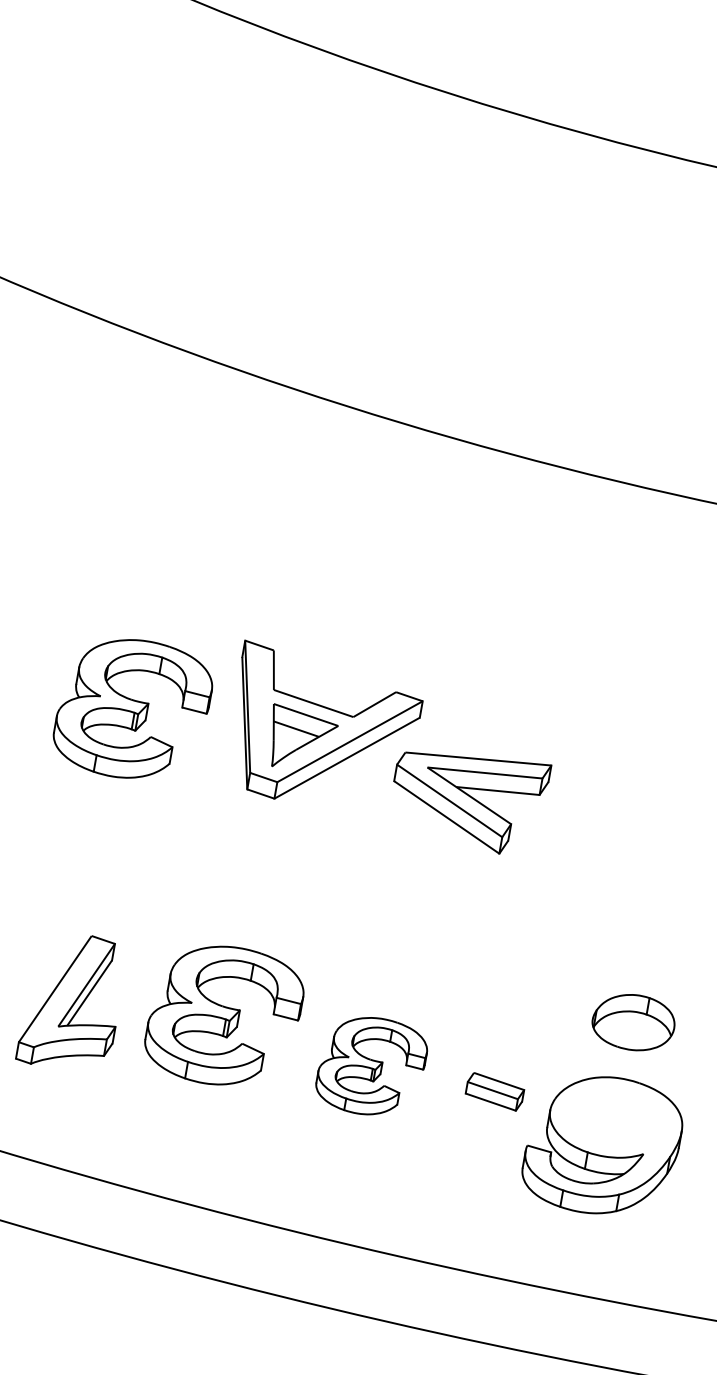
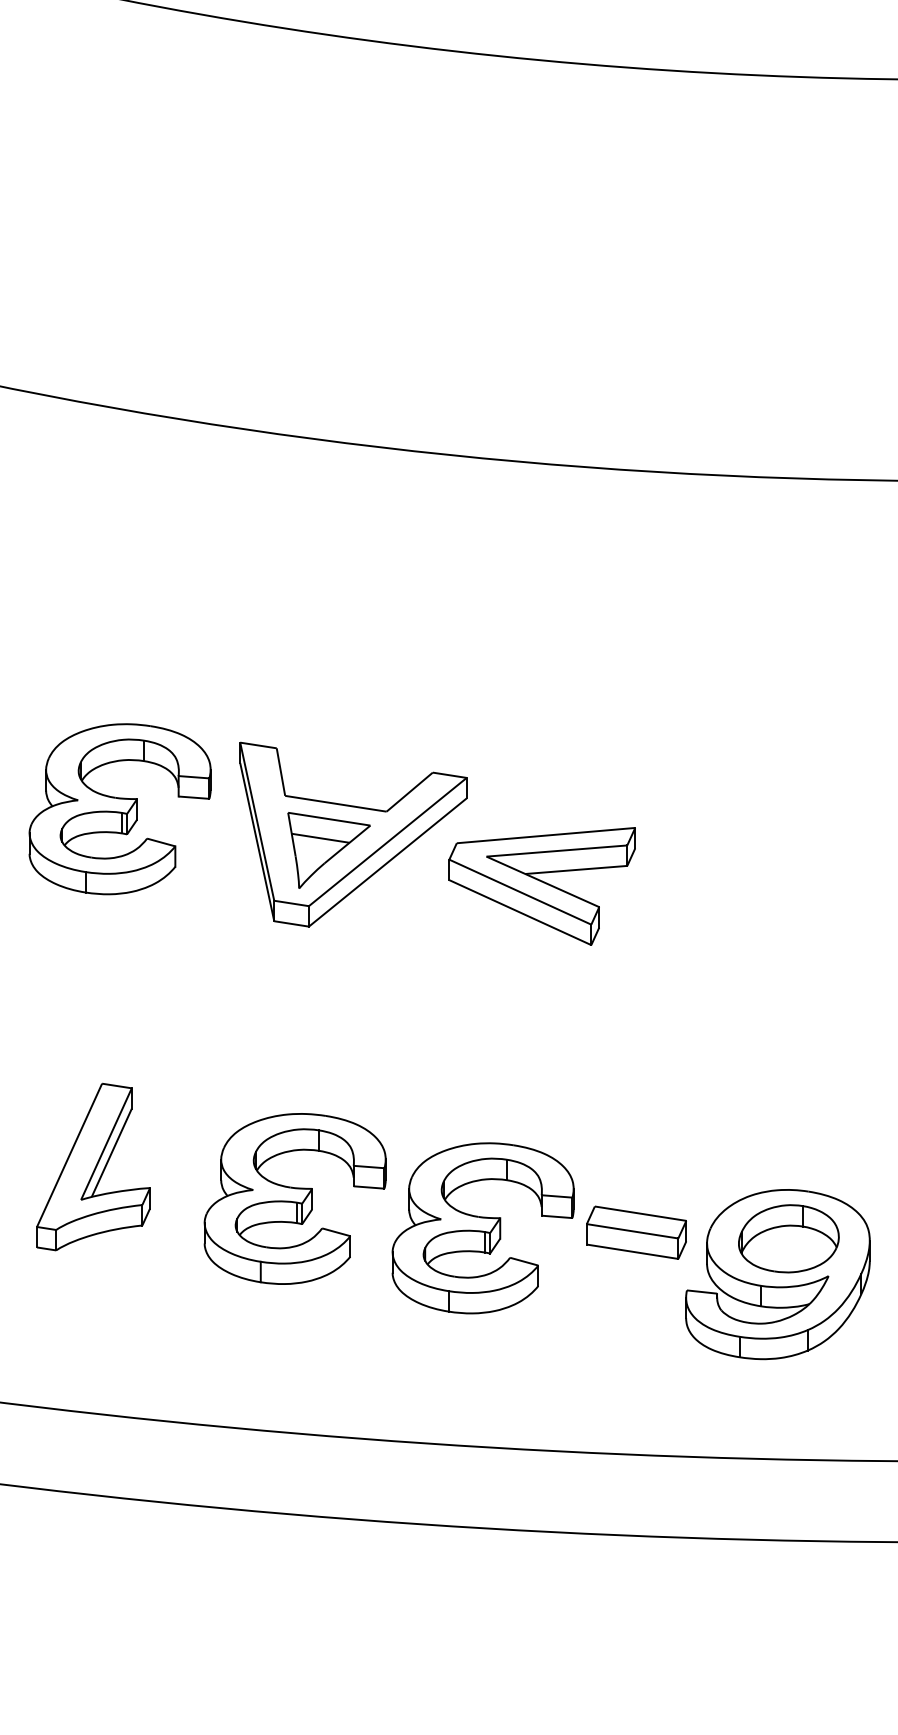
part: (132, 709) -> (119, 809), moved
part: (72, 1001) -> (93, 1166), moved
part: (633, 1022) -> (788, 1238), moved
part: (371, 1066) -> (482, 1228), size x1.43
part: (494, 1091) -> (636, 1232), size x1.43

